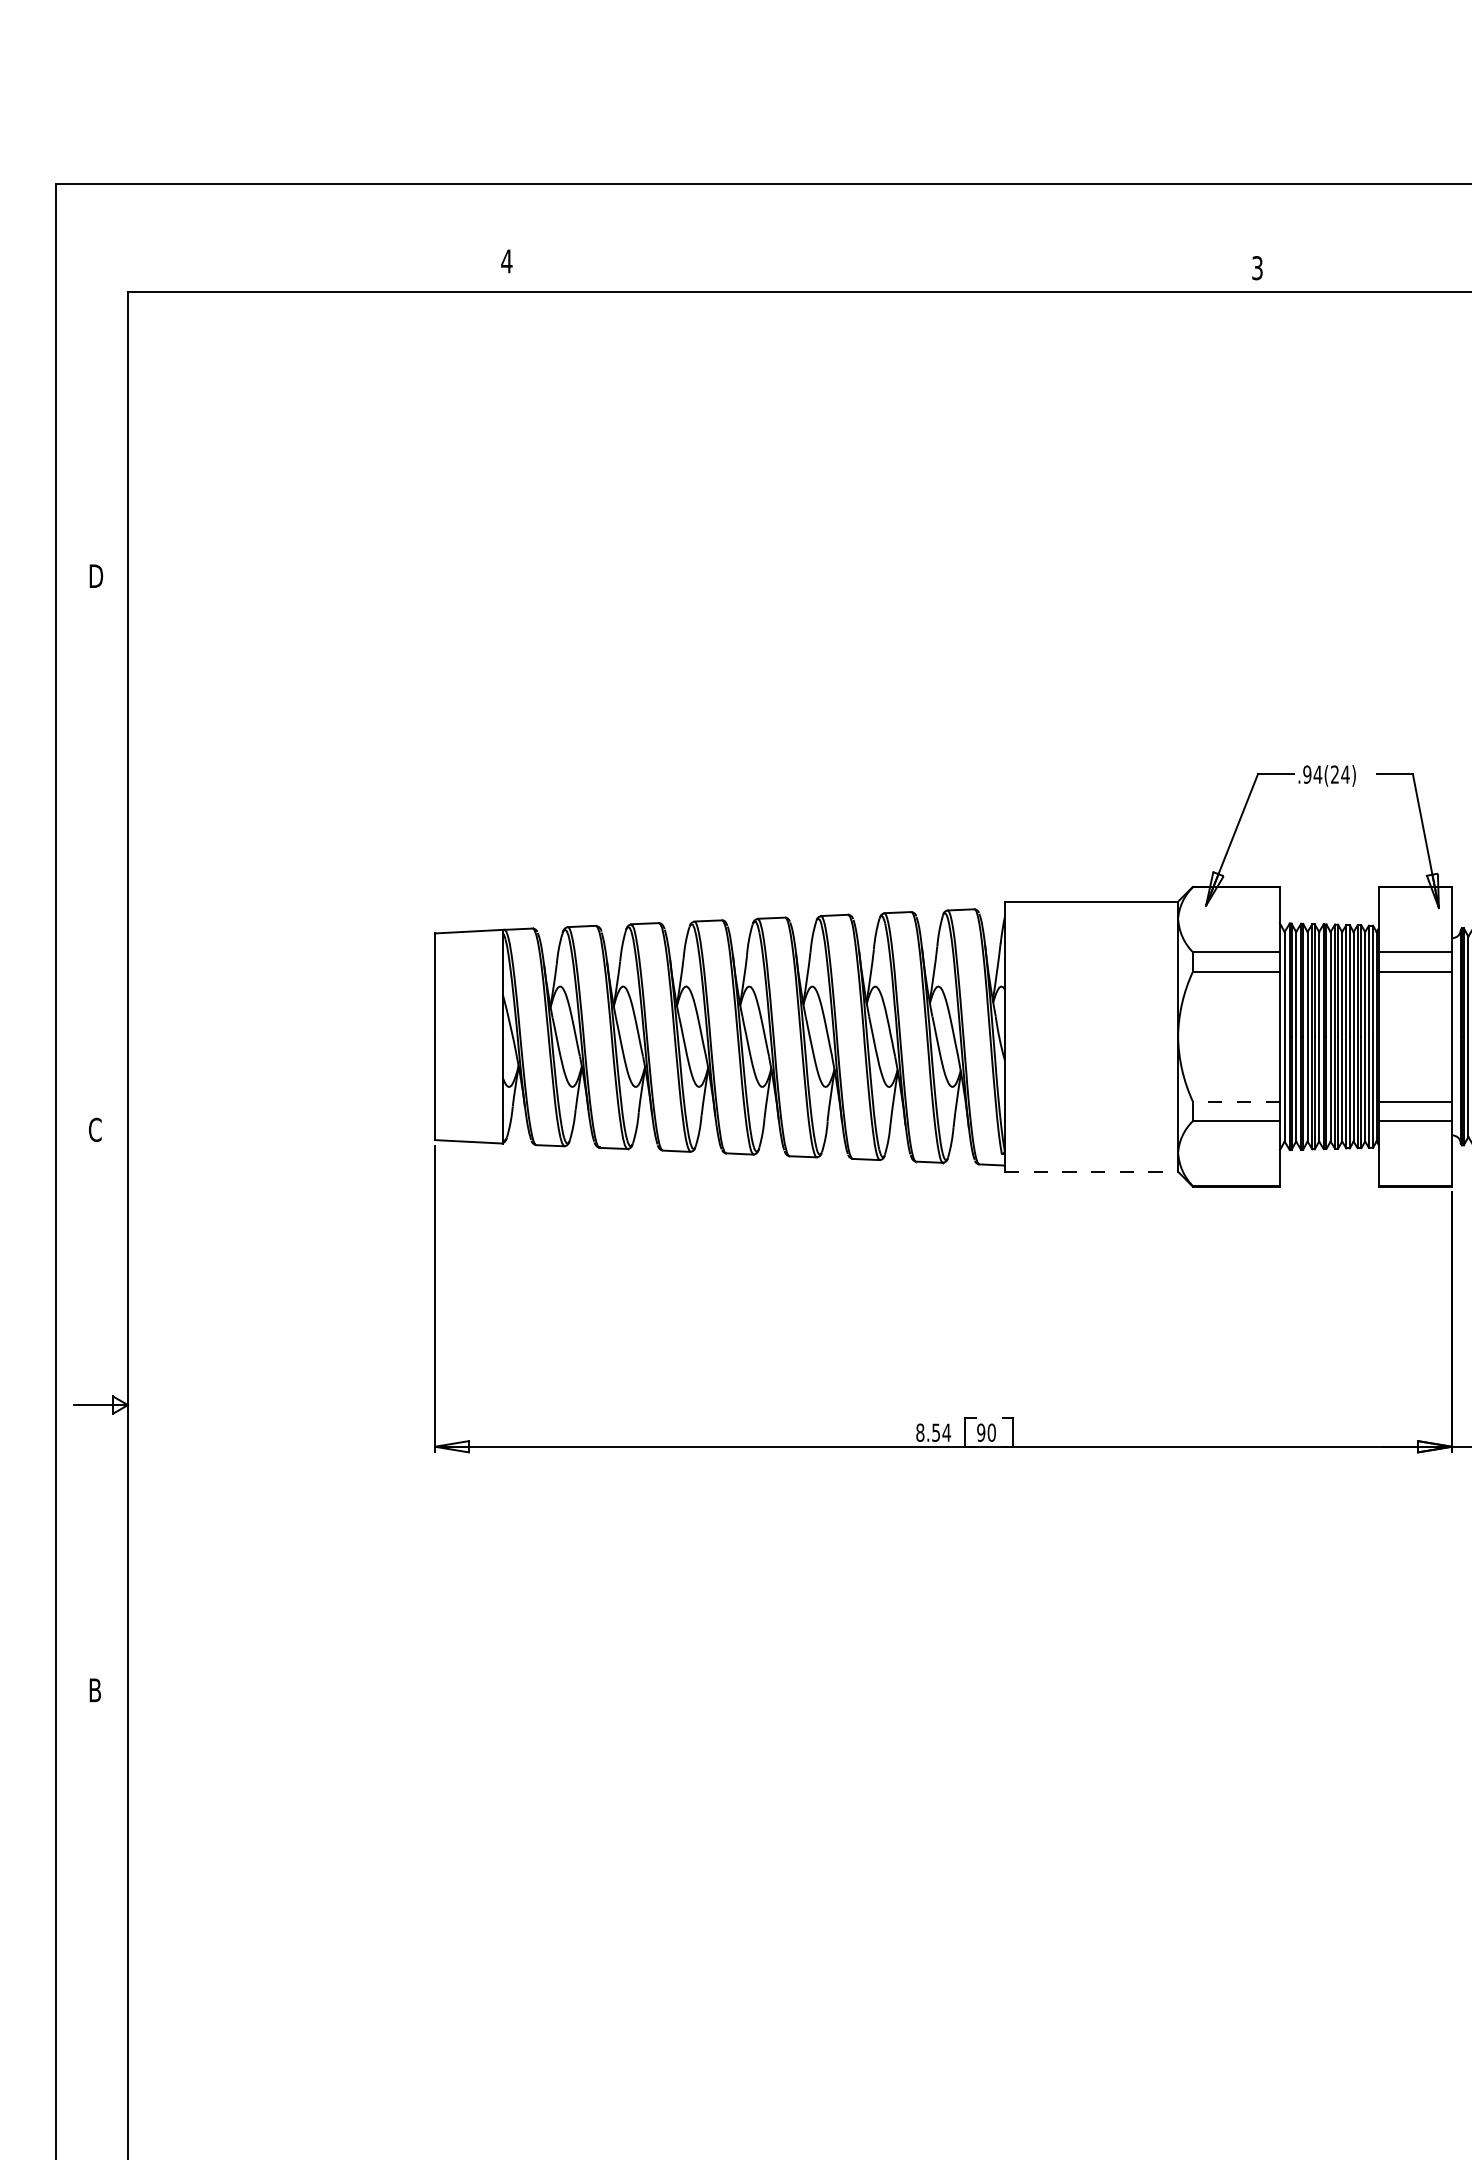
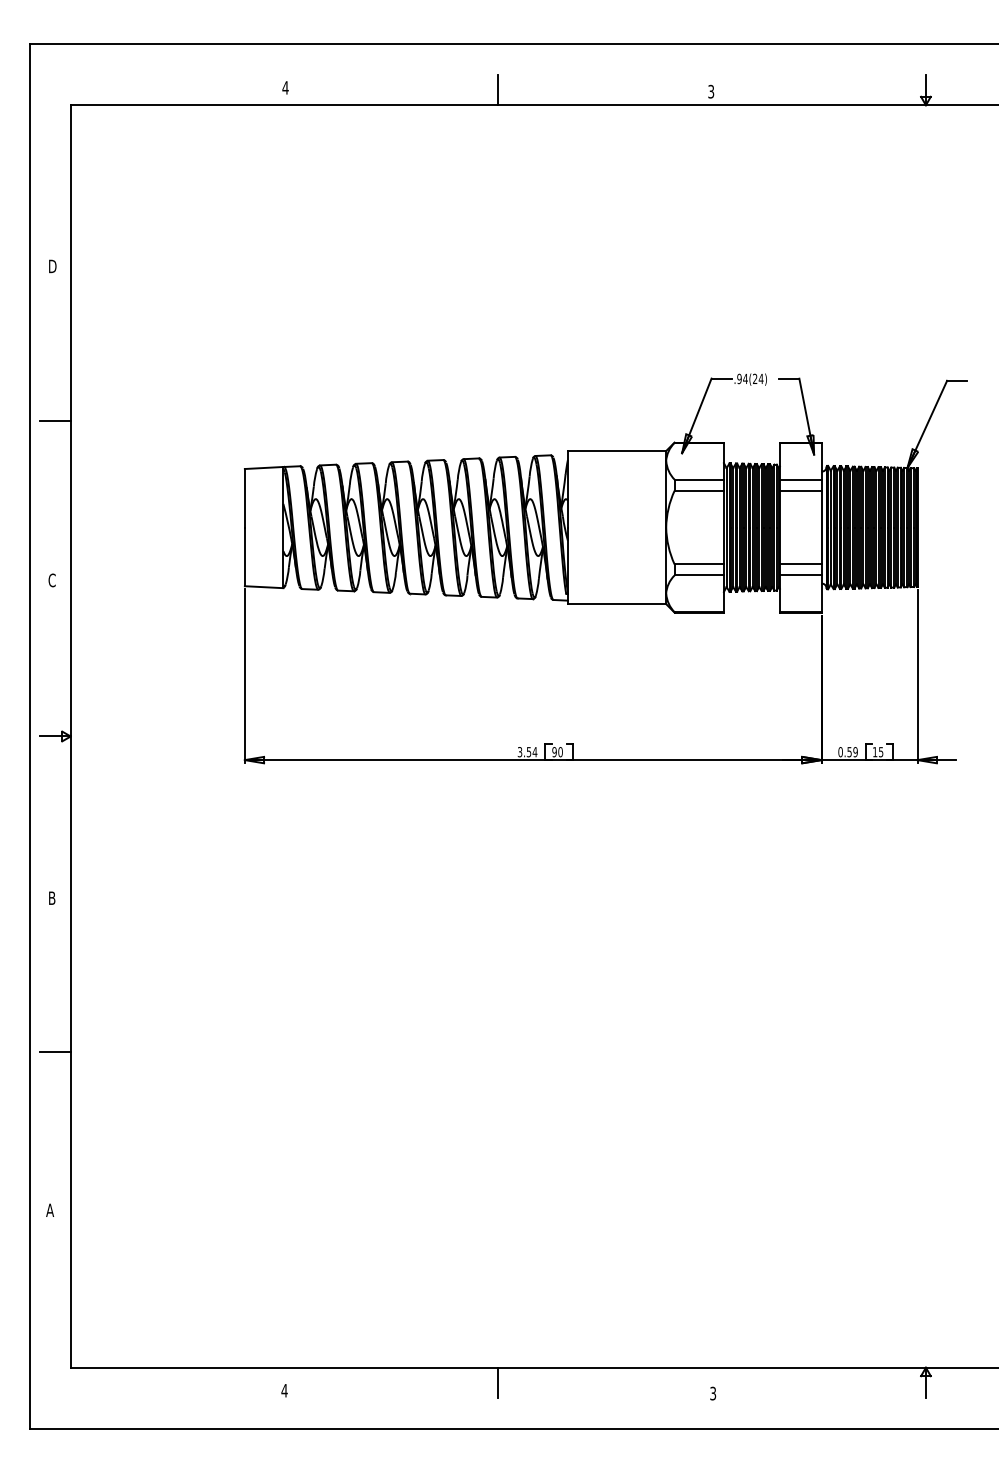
line: (882, 264) -> (498, 89), added
line: (101, 847) -> (55, 420), added
line: (1236, 1101) -> (699, 564), dashed -> solid
line: (1092, 1172) -> (617, 604), dashed -> solid
text: (919, 1433) -> (519, 752), 8.54 -> 3.54
line: (101, 1962) -> (55, 1052), added

